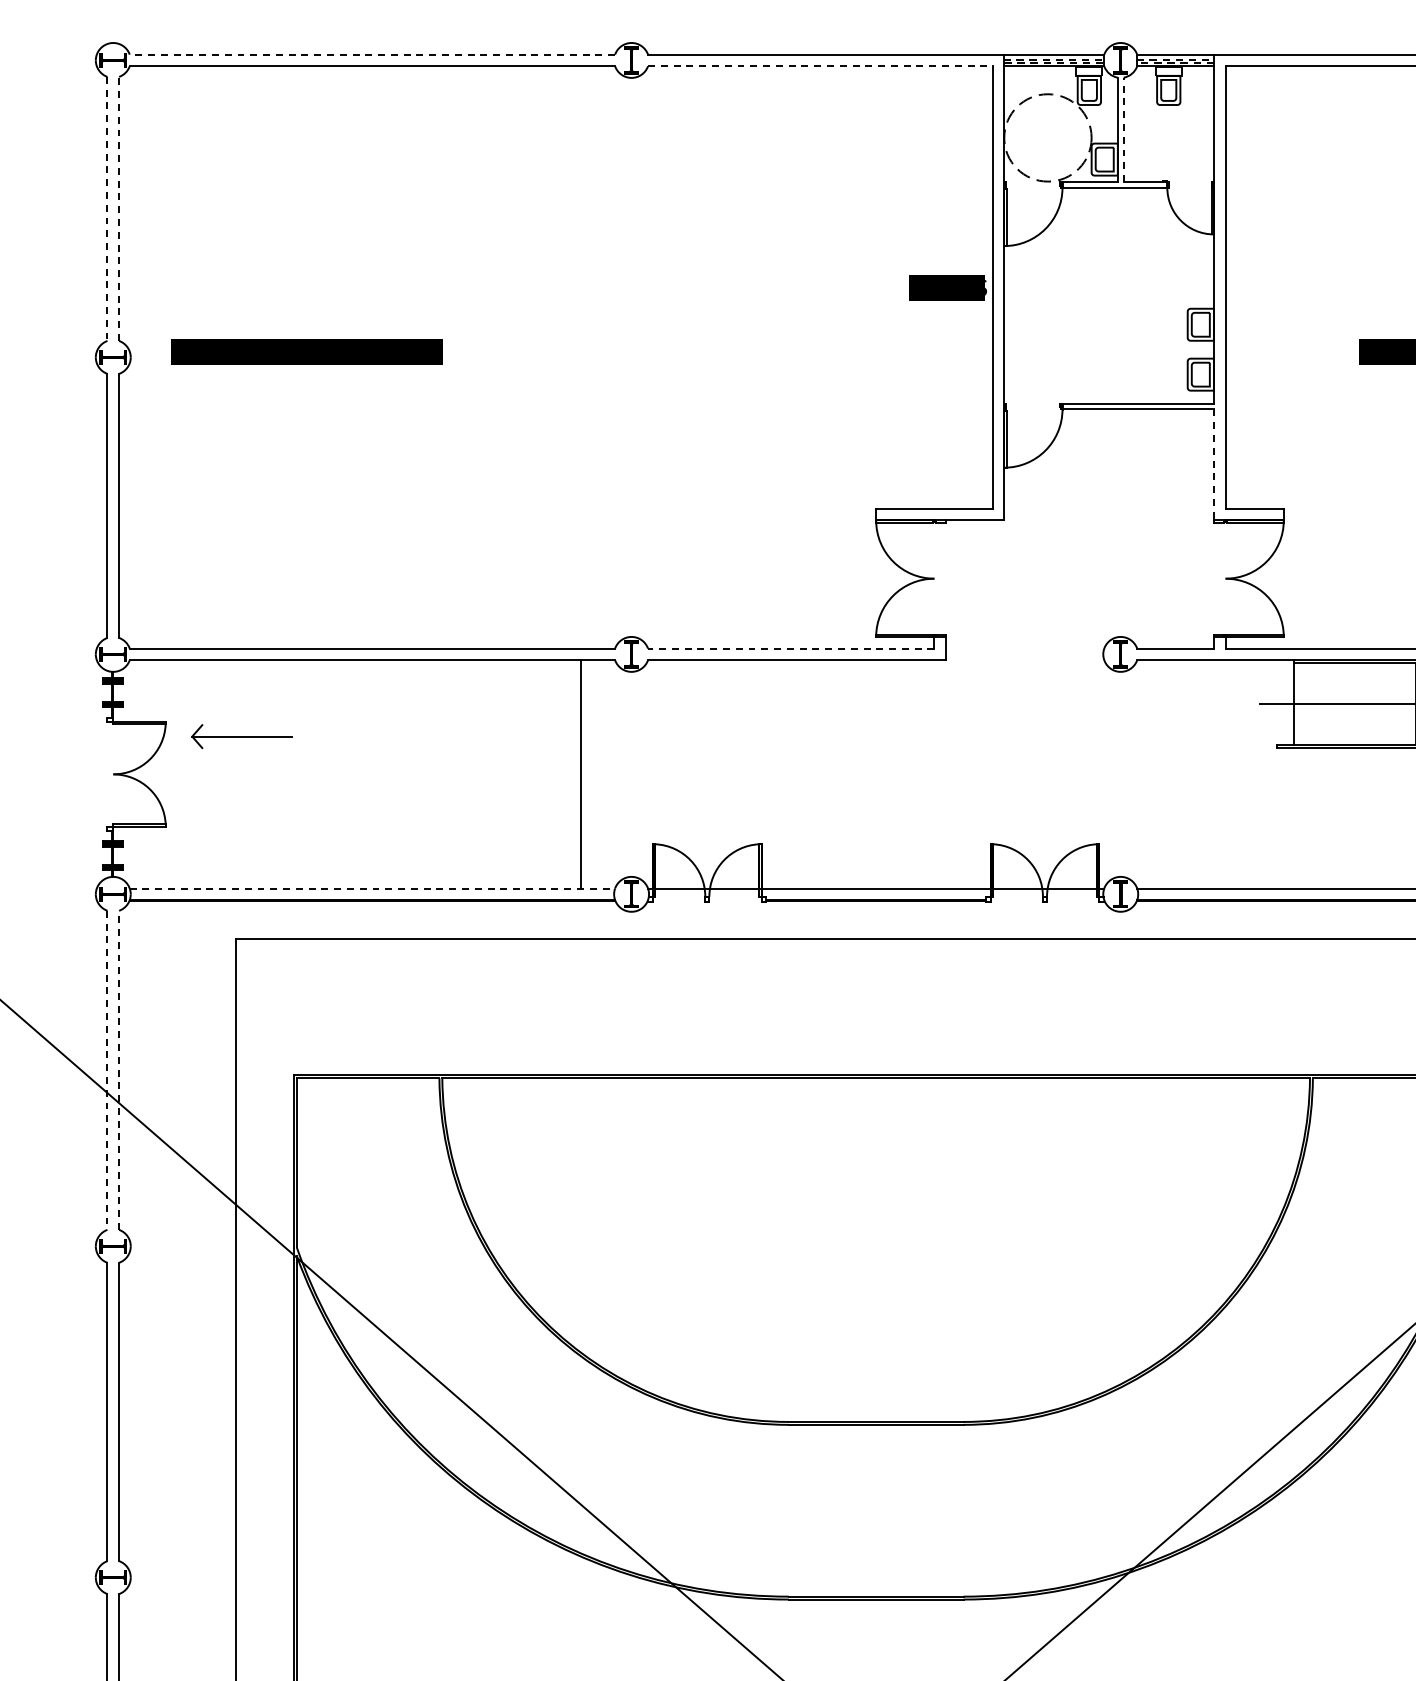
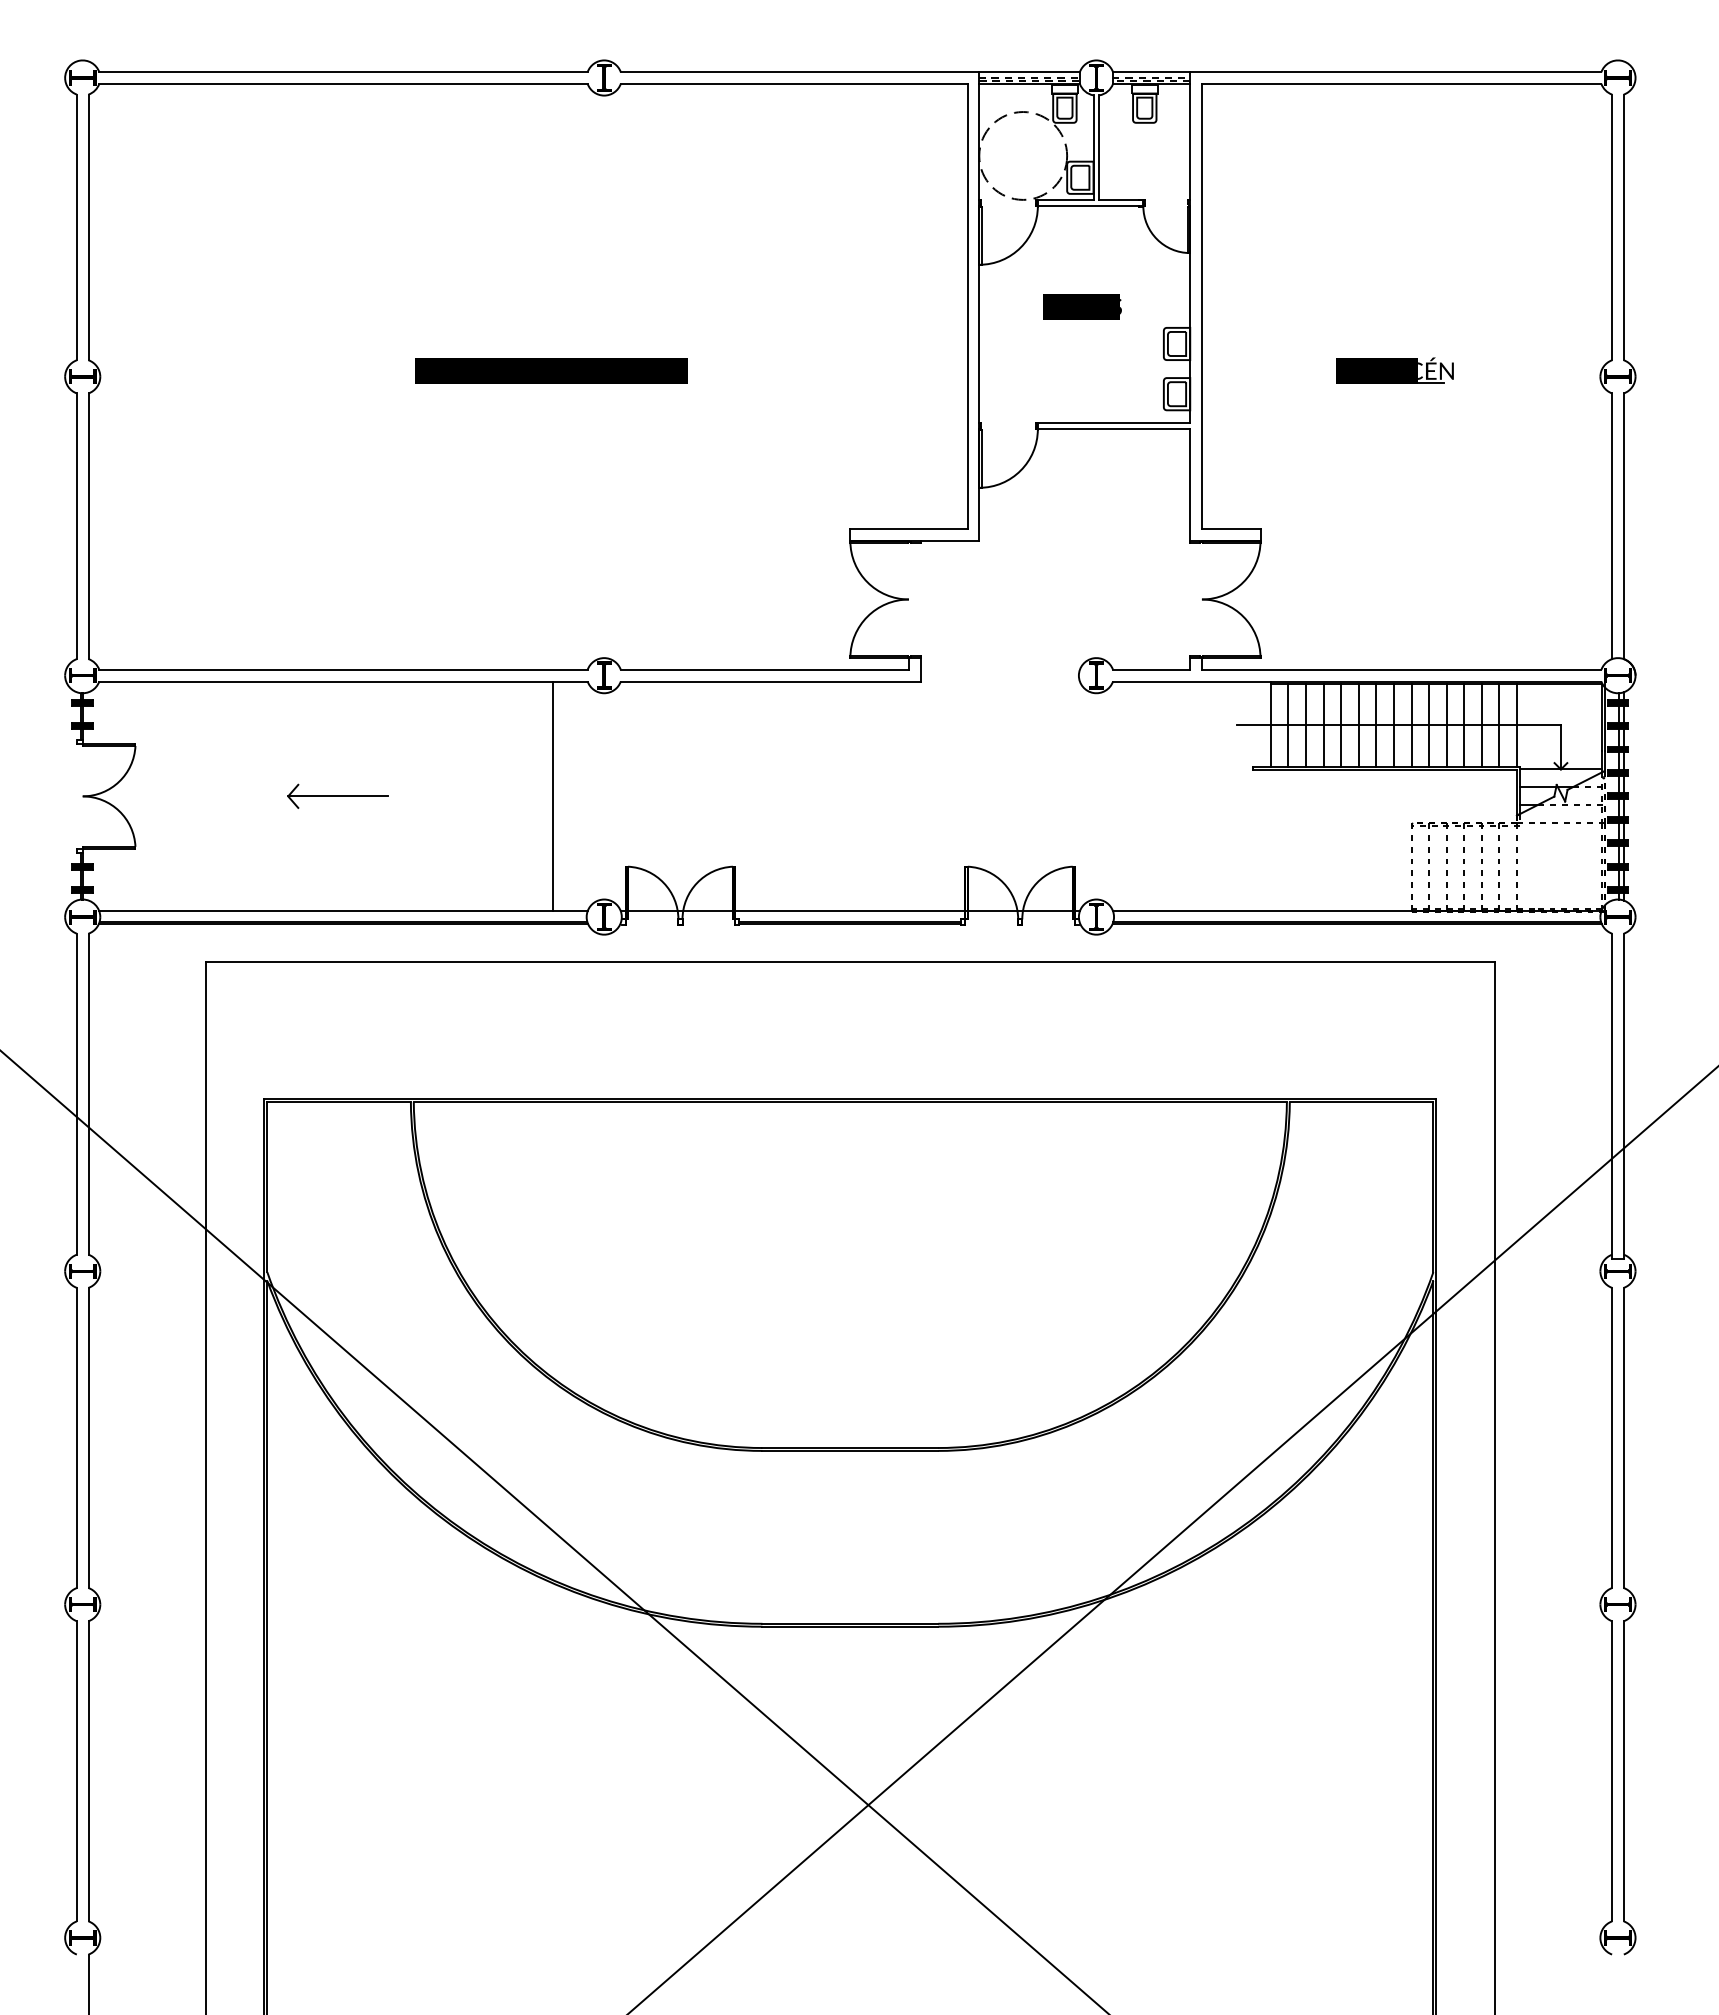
line: (371, 54) -> (342, 72), dashed -> solid
line: (820, 65) -> (794, 83), dashed -> solid
line: (1123, 129) -> (1099, 147), dashed -> solid
line: (107, 209) -> (76, 227), dashed -> solid
line: (119, 209) -> (88, 227), dashed -> solid
part: (947, 287) -> (1082, 306), moved
part: (306, 351) -> (551, 370), moved
line: (1214, 465) -> (1190, 485), dashed -> solid
line: (790, 648) -> (764, 669), dashed -> solid
line: (1311, 703) -> (1288, 725), added
line: (1329, 703) -> (1306, 725), added
line: (1346, 703) -> (1323, 725), added
line: (1364, 703) -> (1341, 725), added
line: (1381, 703) -> (1358, 725), added
line: (1399, 703) -> (1376, 725), added
part: (241, 735) -> (337, 795), moved
line: (372, 888) -> (343, 911), dashed -> solid
line: (107, 1070) -> (76, 1094), dashed -> solid
line: (119, 1070) -> (88, 1094), dashed -> solid

